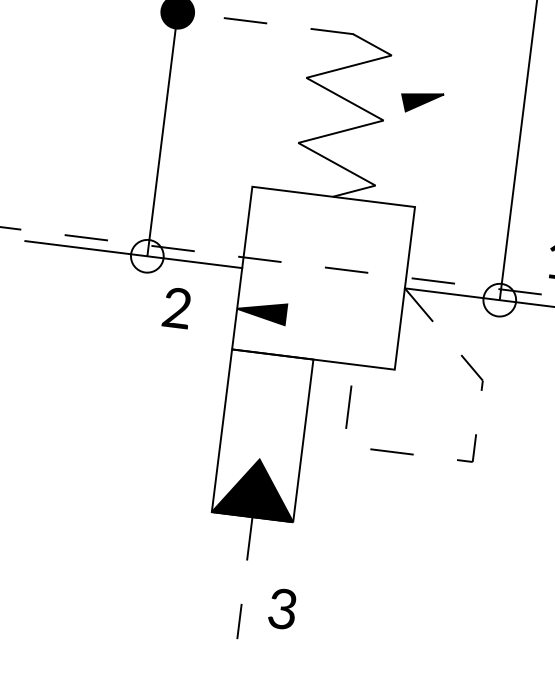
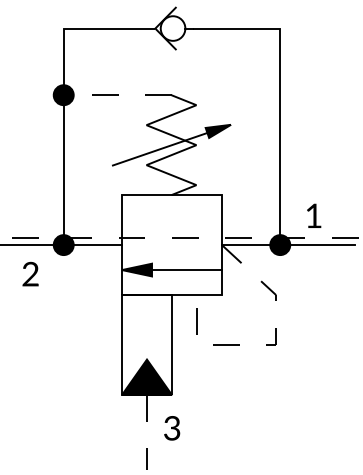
line: (322, 118) -> (159, 148), added
fill: (146, 256) -> (63, 245), added
fill: (500, 300) -> (280, 245), added
text: (177, 306) -> (30, 273), moved
line: (342, 322) -> (186, 270), added
text: (283, 609) -> (172, 428), moved

